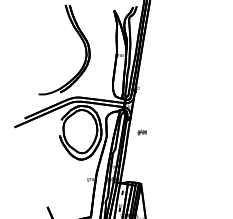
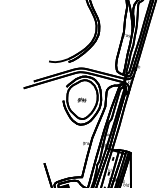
text: (141, 132) -> (81, 100), moved

